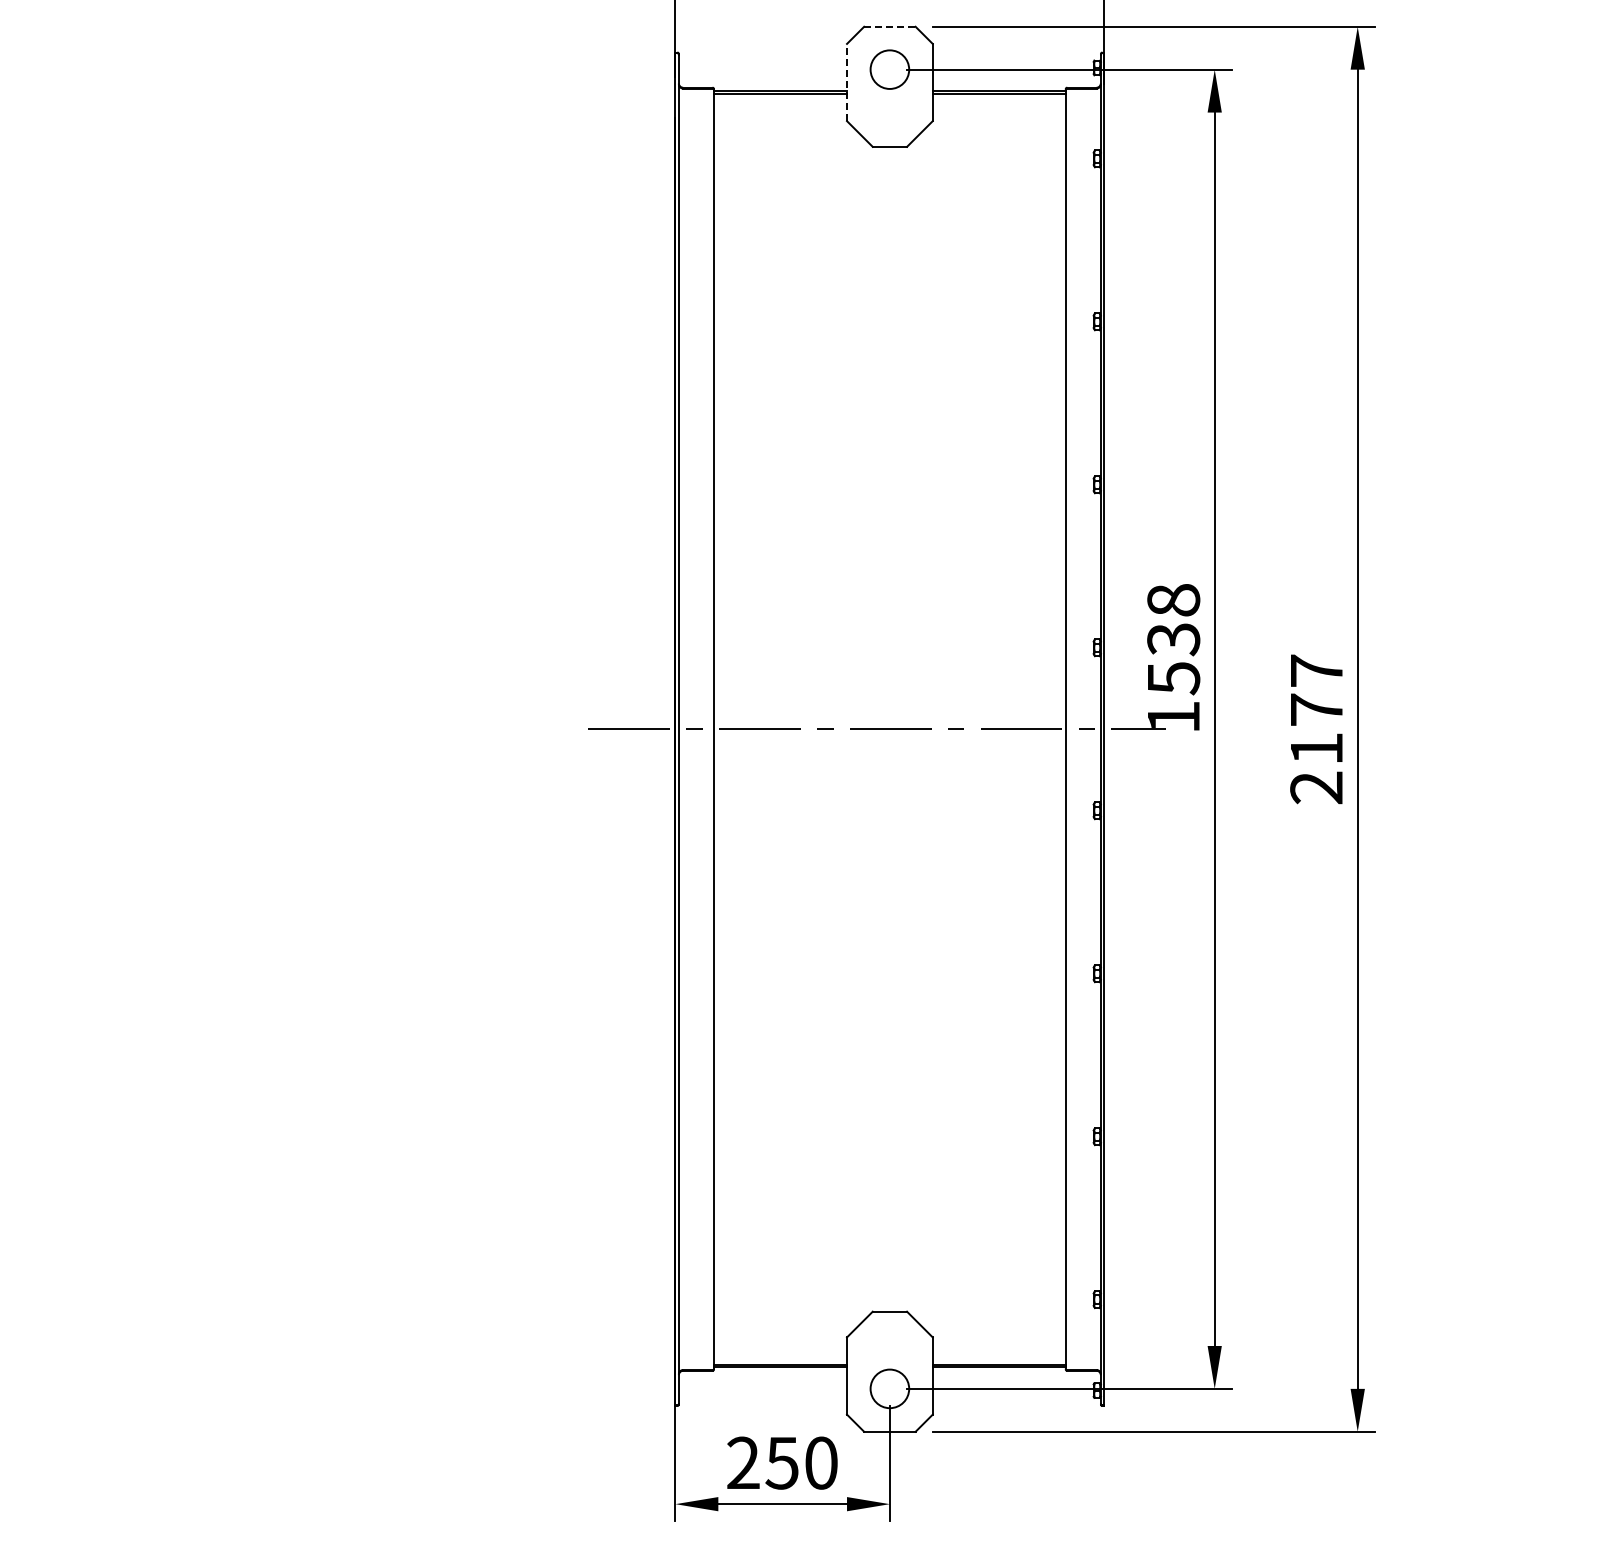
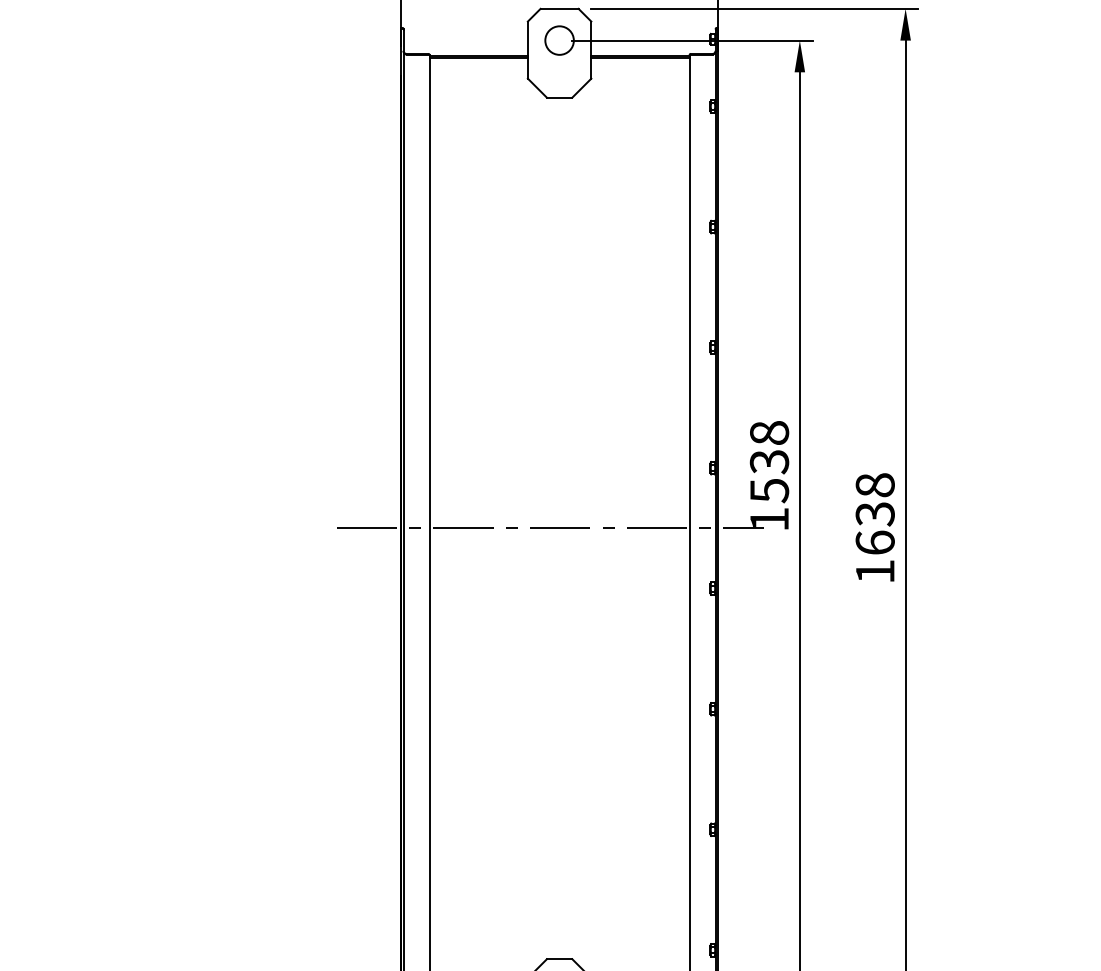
line: (889, 26) -> (559, 8), dashed -> solid
line: (847, 82) -> (528, 50), dashed -> solid
text: (1316, 729) -> (875, 528), 2177 -> 1638

